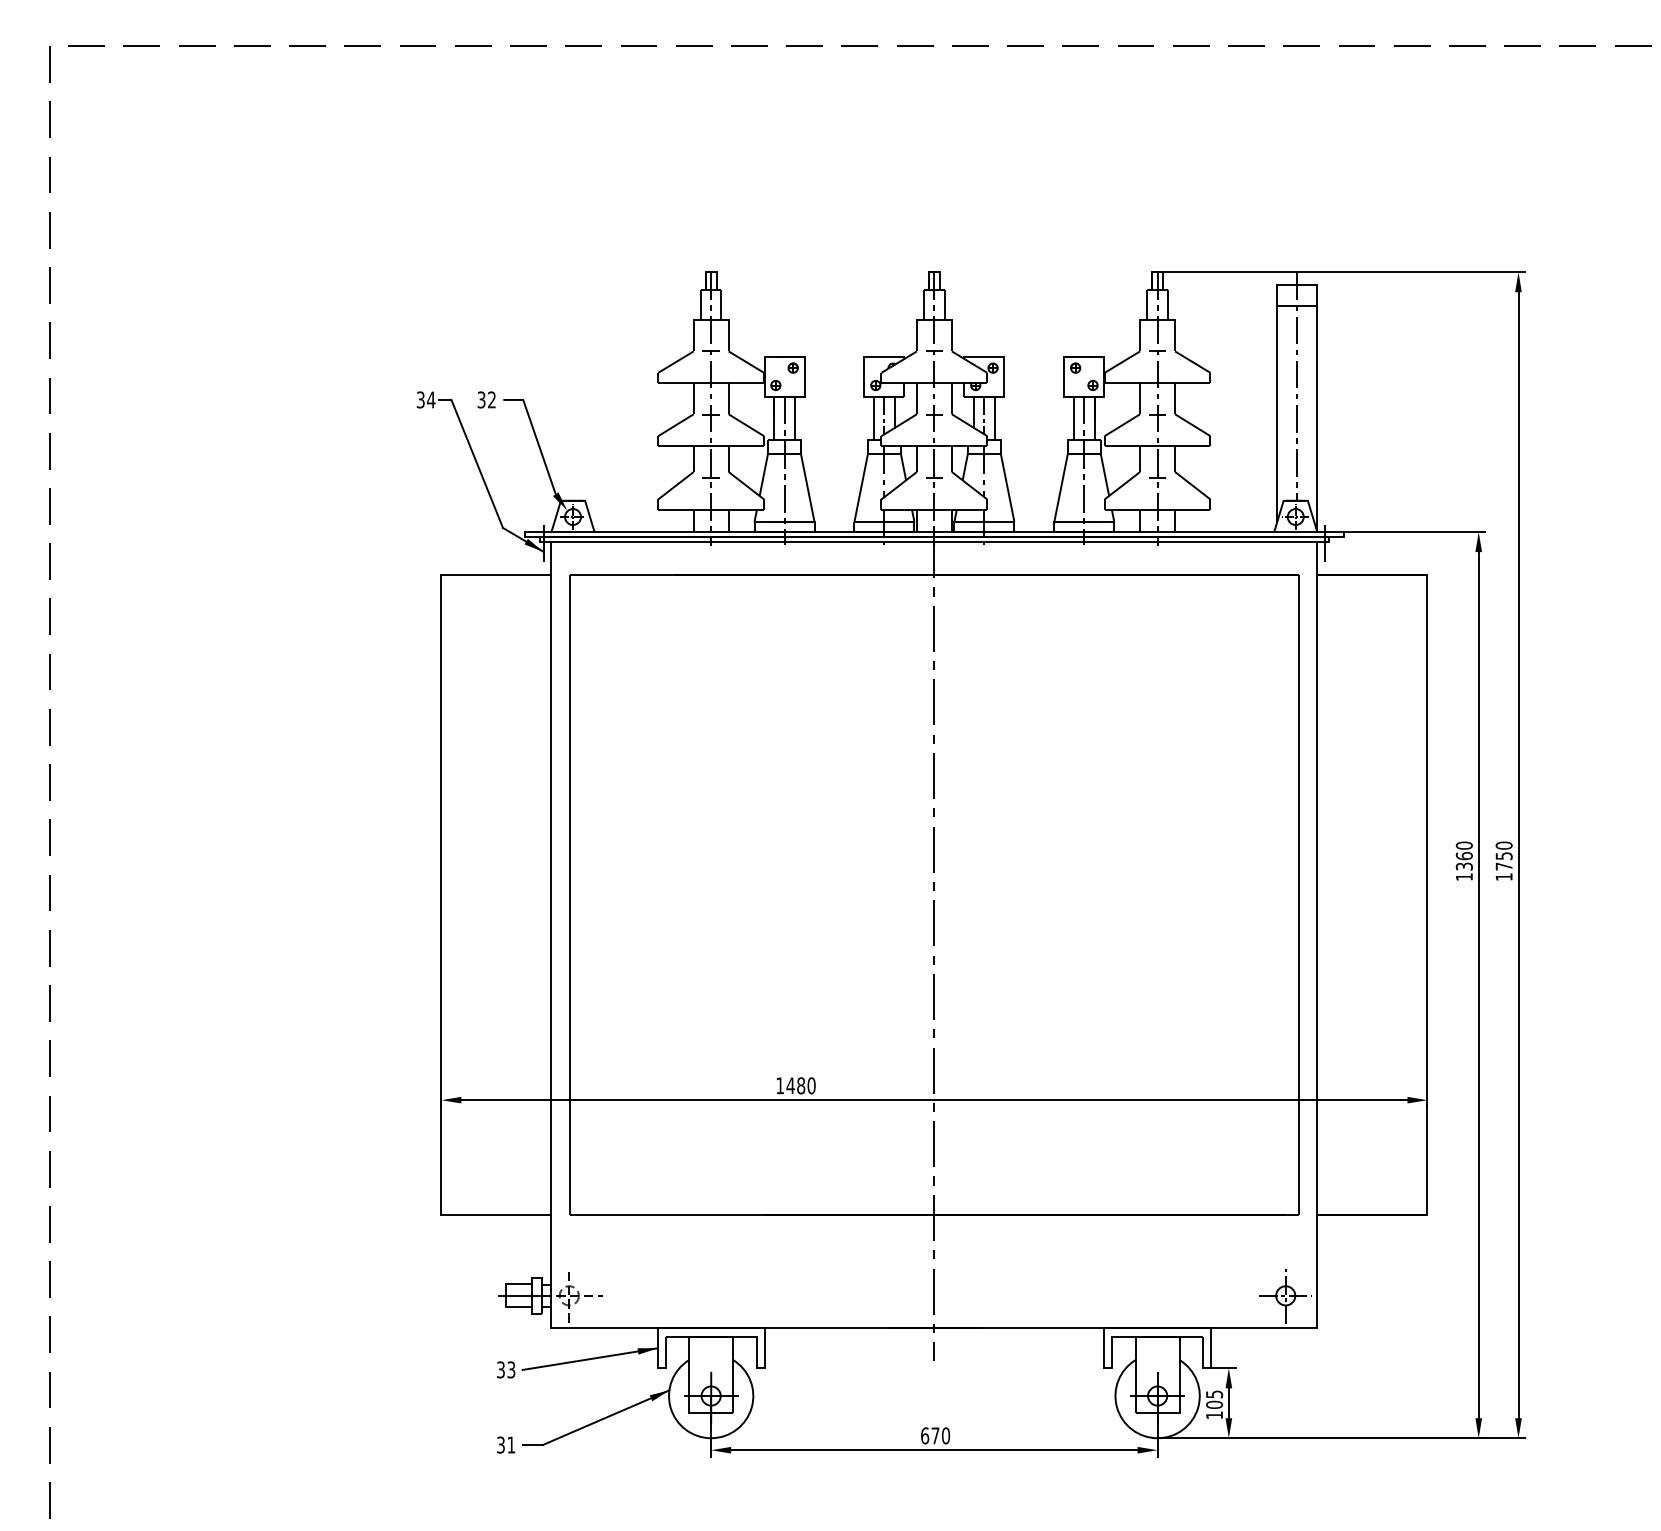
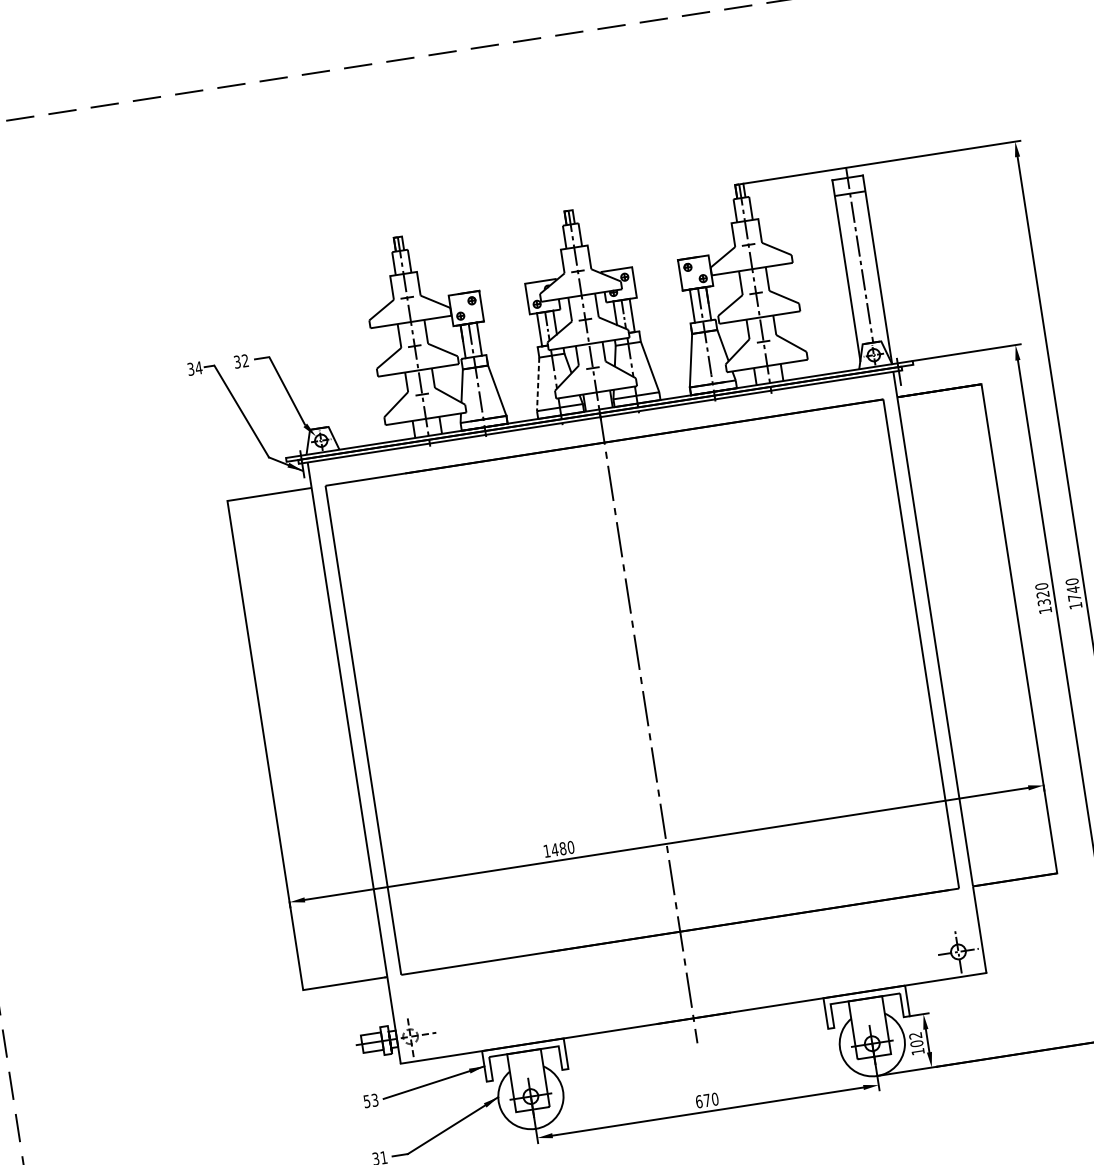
line: (861, 487) -> (538, 384), solid -> dashed
text: (1503, 855) -> (1072, 589), 1750 -> 1740
text: (1463, 856) -> (1042, 594), 1360 -> 1320
text: (500, 1369) -> (366, 1101), 33 -> 53
text: (1214, 1394) -> (915, 1035), 105 -> 102

